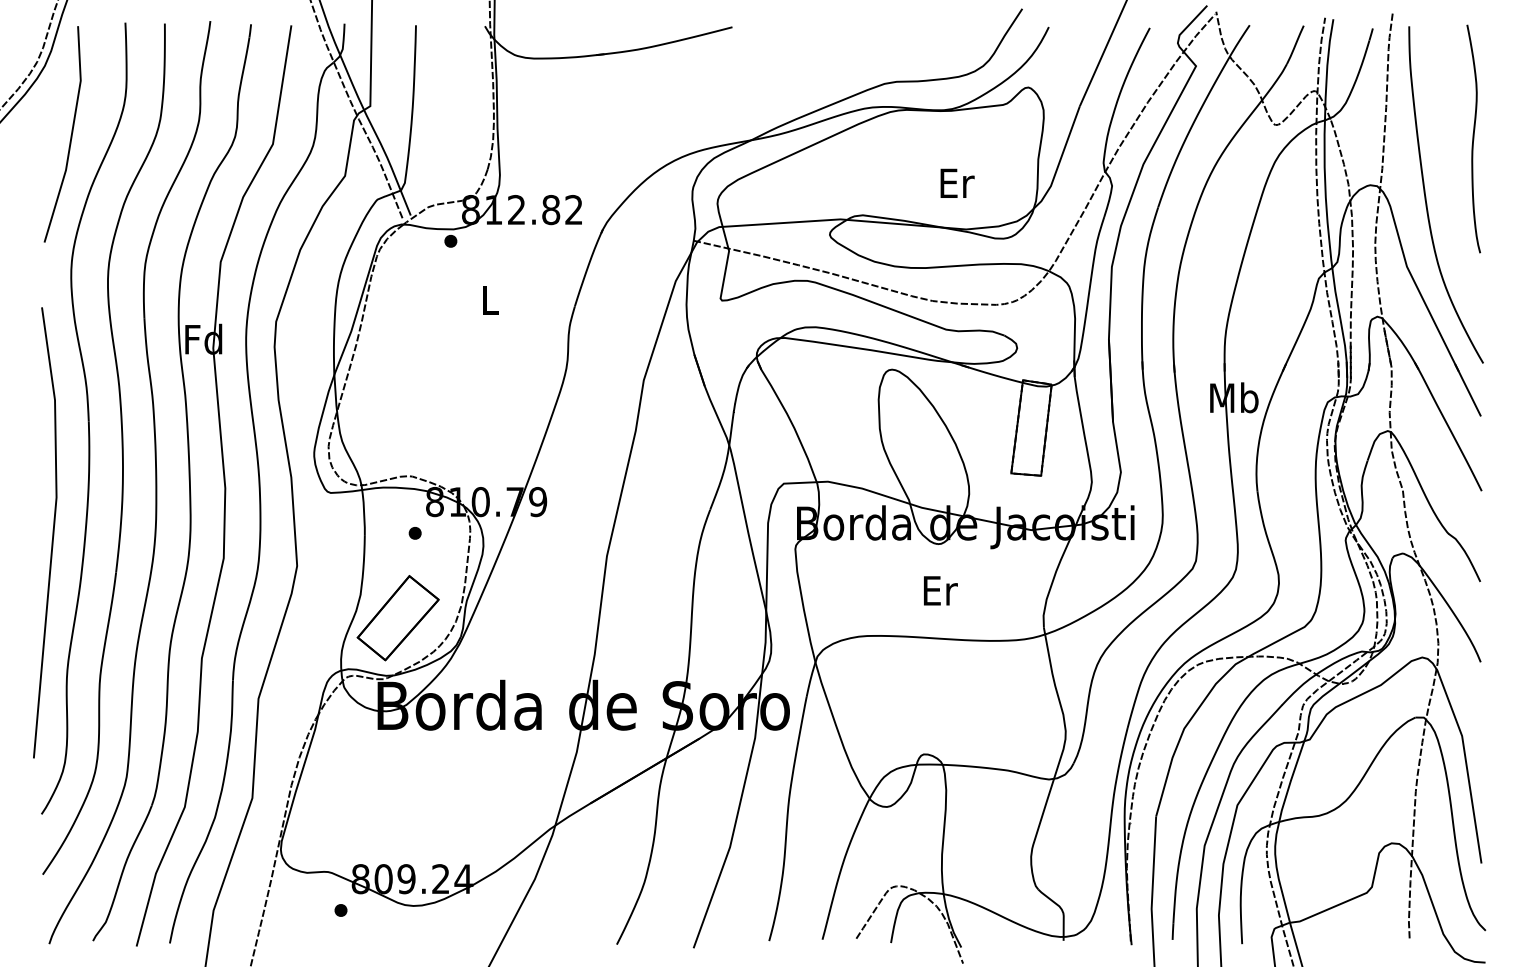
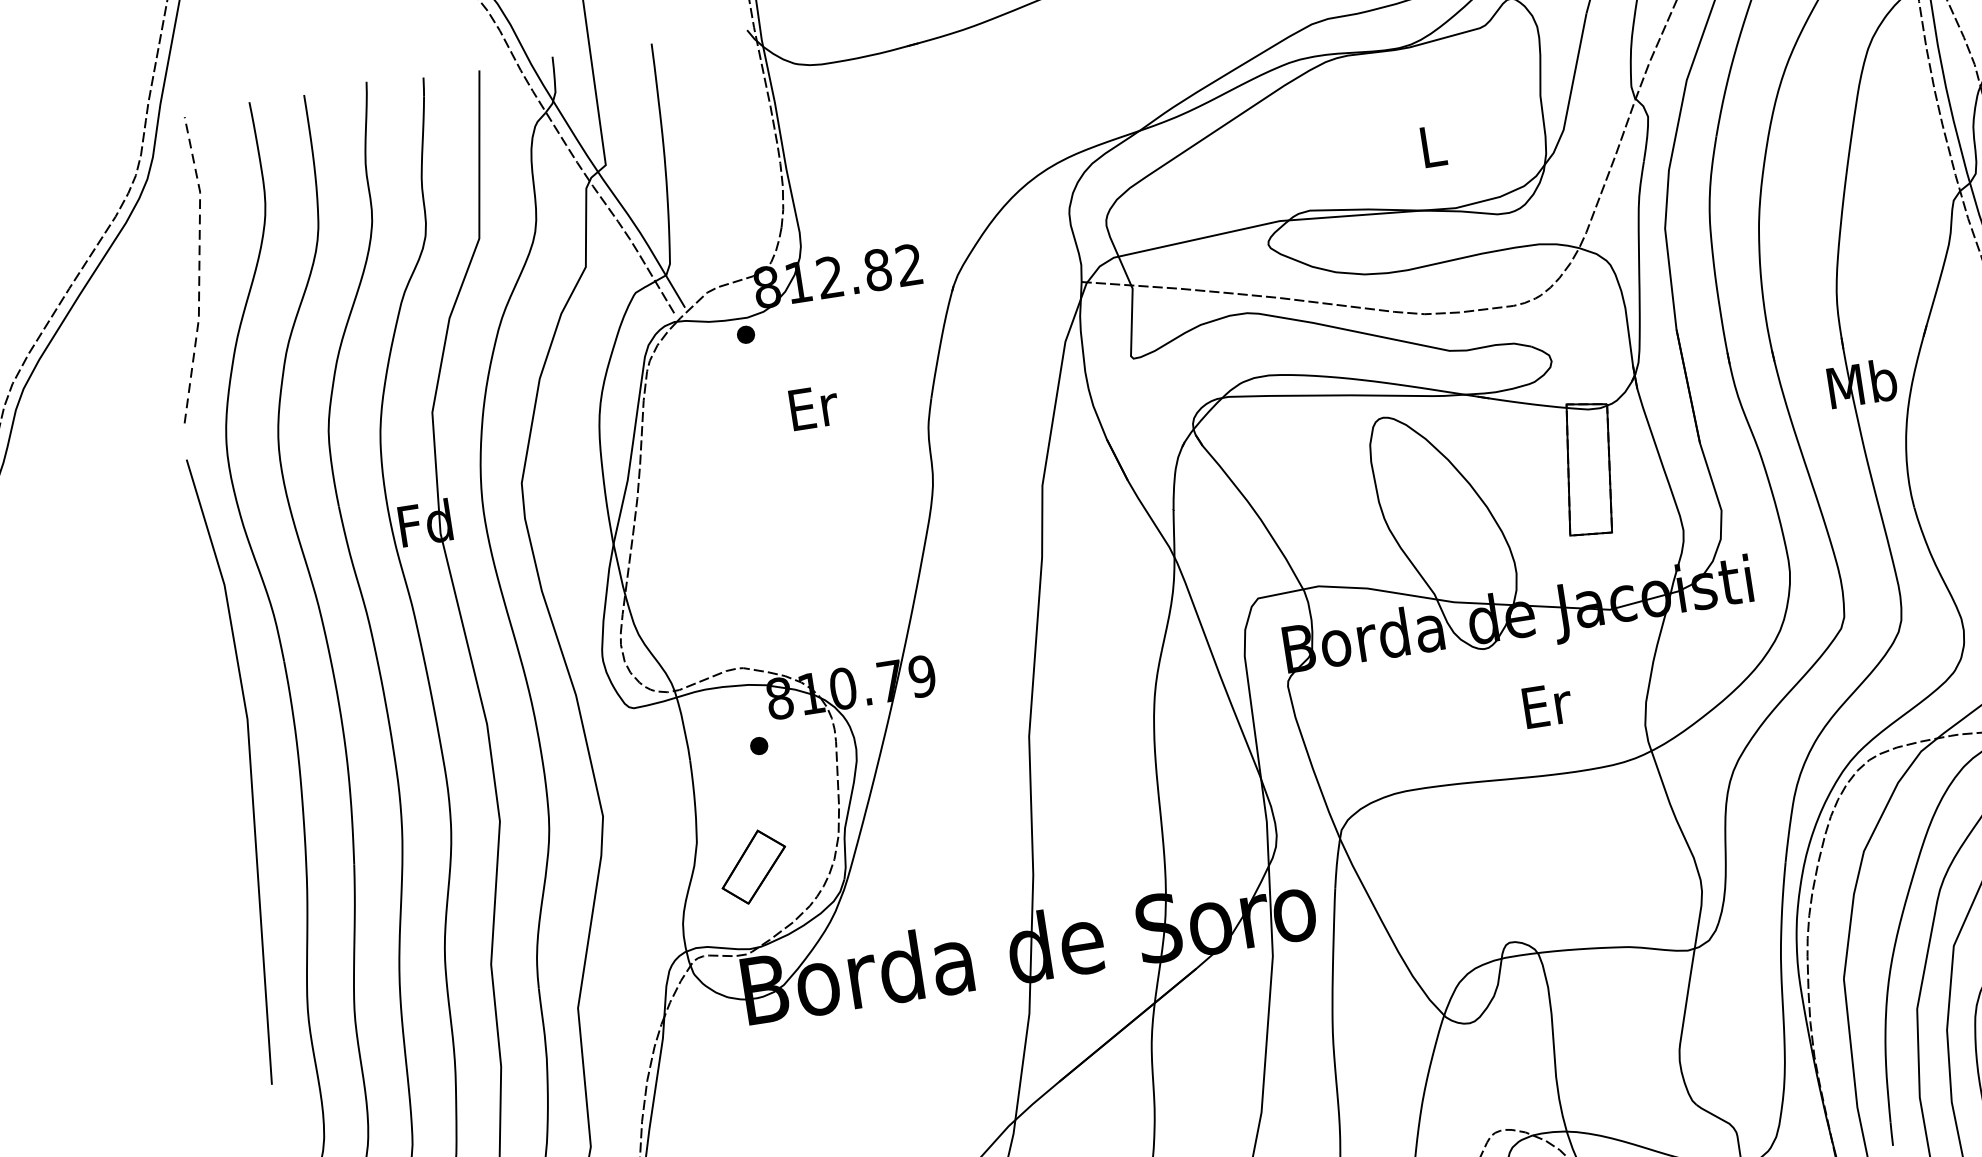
line: (71, 135) -> (199, 269), solid -> dashed
text: (957, 182) -> (1433, 145), Er -> L
text: (491, 299) -> (814, 406), L -> Er
line: (52, 532) -> (249, 768), moved
text: (940, 590) -> (1547, 704), moved
part: (397, 618) -> (752, 867), size x0.6

